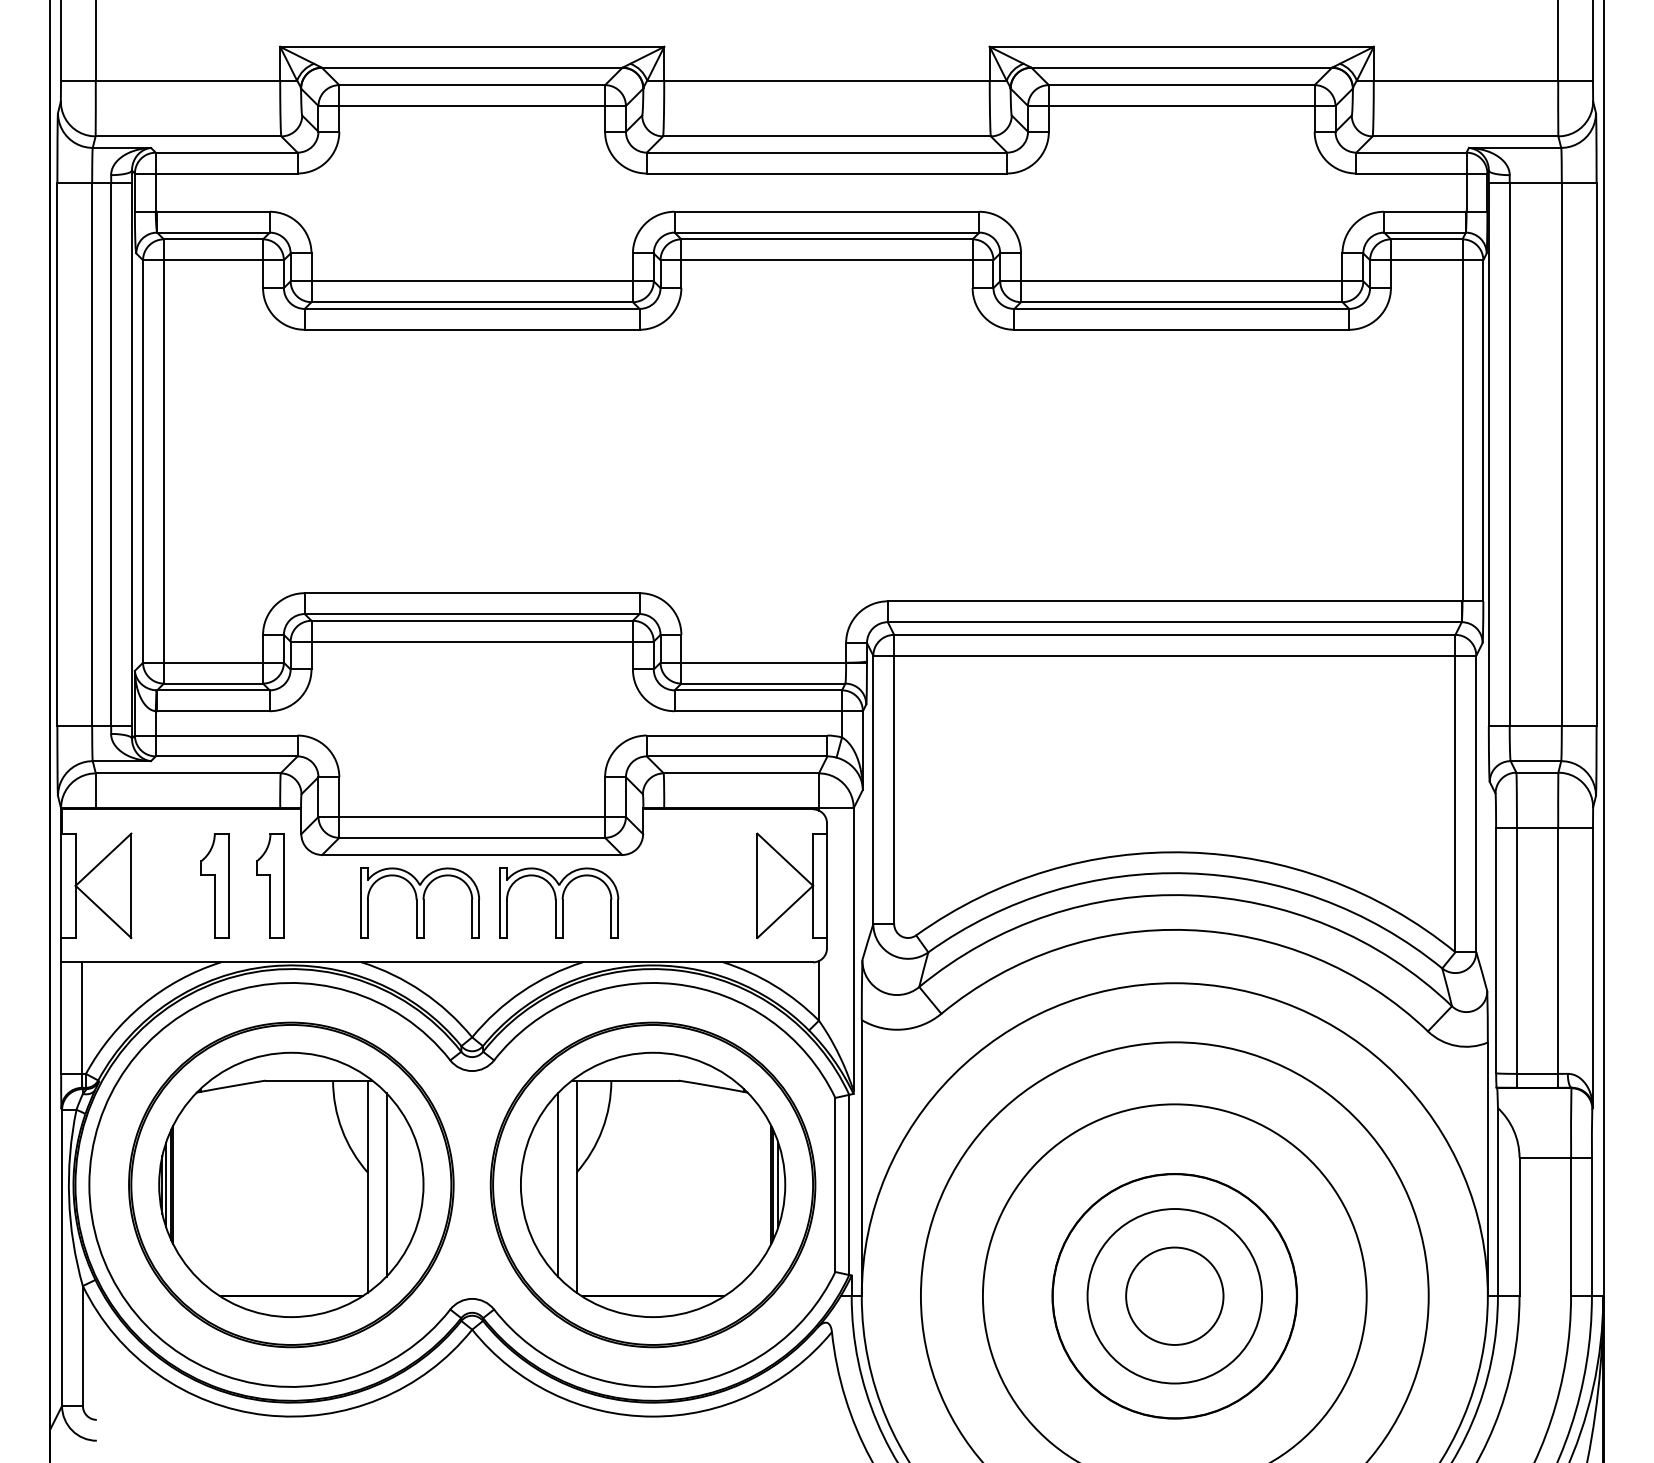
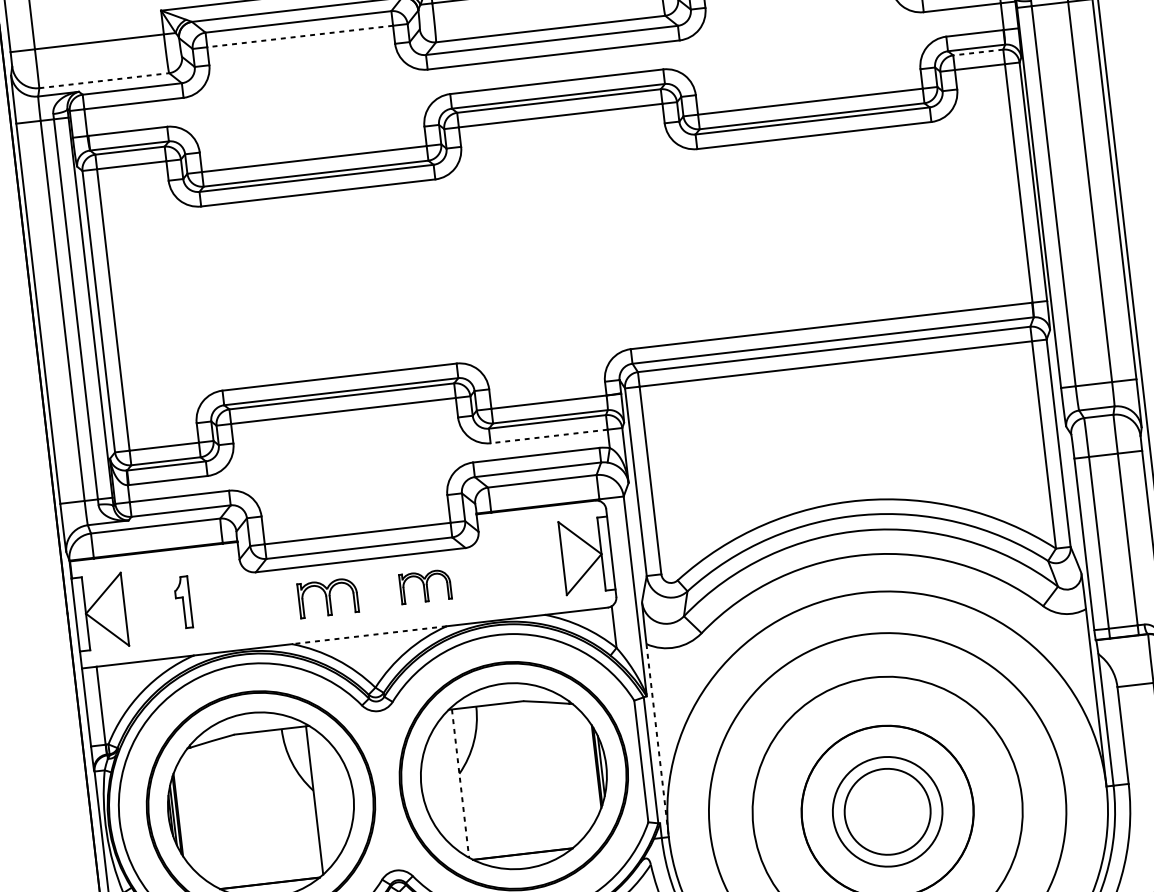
line: (472, 106) -> (300, 36), solid -> dashed
line: (188, 136) -> (104, 80), solid -> dashed
line: (1426, 239) -> (978, 52), solid -> dashed
line: (758, 711) -> (549, 436), solid -> dashed
part: (214, 885) -> (183, 602), size x0.7
part: (270, 885) -> (222, 597), removed
part: (419, 902) -> (327, 597), size x0.7
part: (559, 902) -> (425, 586), size x0.6
line: (472, 962) -> (369, 635), solid -> dashed
line: (861, 1158) -> (657, 740), solid -> dashed
line: (386, 1184) -> (327, 797), removed
line: (557, 1184) -> (447, 783), removed
line: (576, 1187) -> (460, 784), solid -> dashed
circle: (1174, 1295) -> (887, 811), size x1.6
circle: (1174, 1296) -> (887, 812), size x0.7

